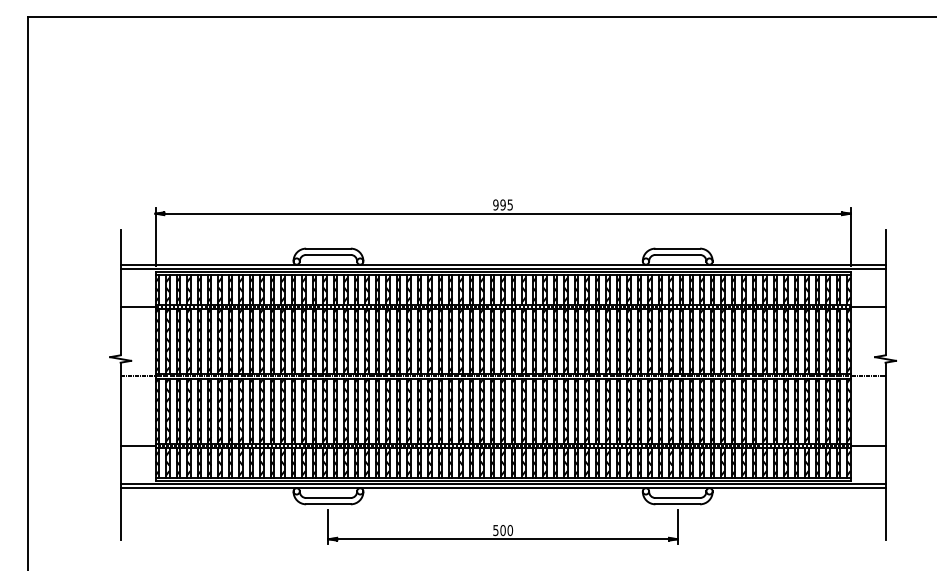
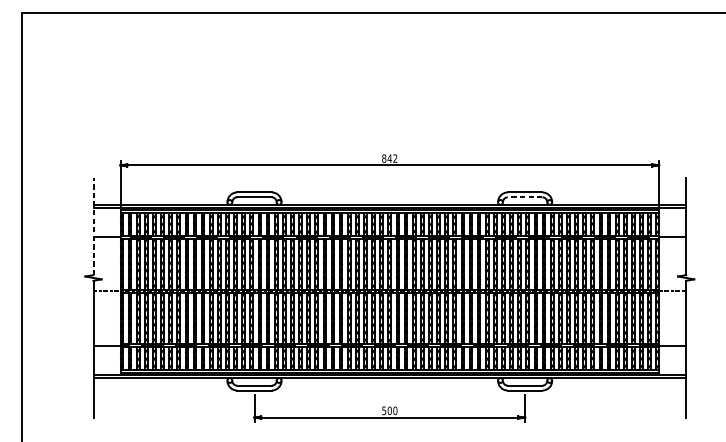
text: (502, 204) -> (389, 158), 995 -> 842
line: (677, 254) -> (524, 196), solid -> dashed
line: (120, 292) -> (93, 226), solid -> dashed

